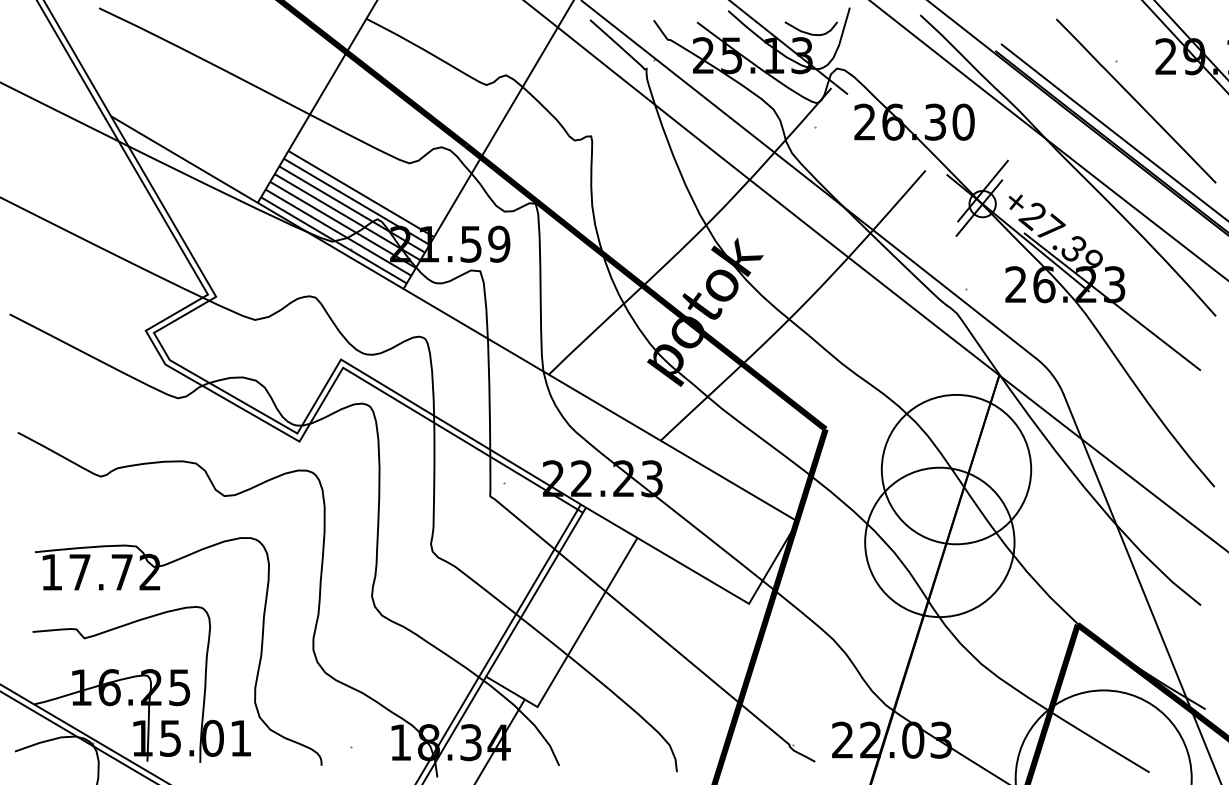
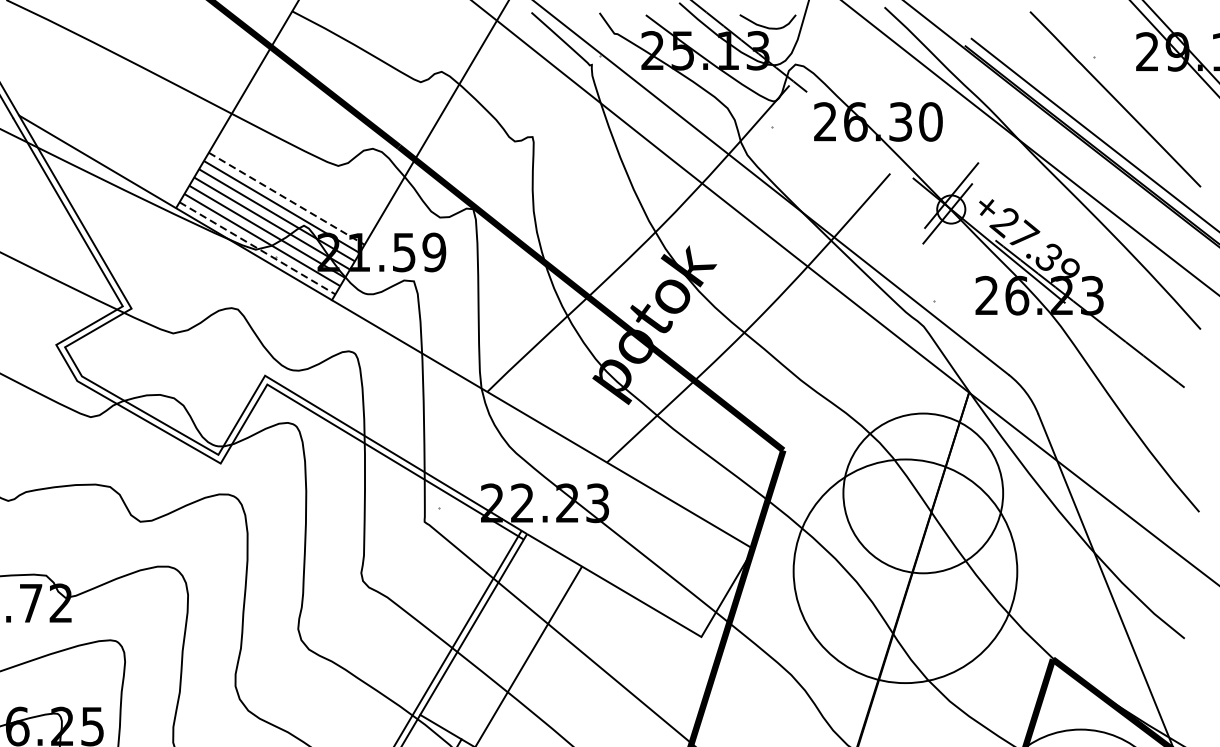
line: (361, 194) -> (286, 199), solid -> dashed
line: (333, 240) -> (257, 248), solid -> dashed
circle: (939, 542) -> (905, 571), size x1.4

